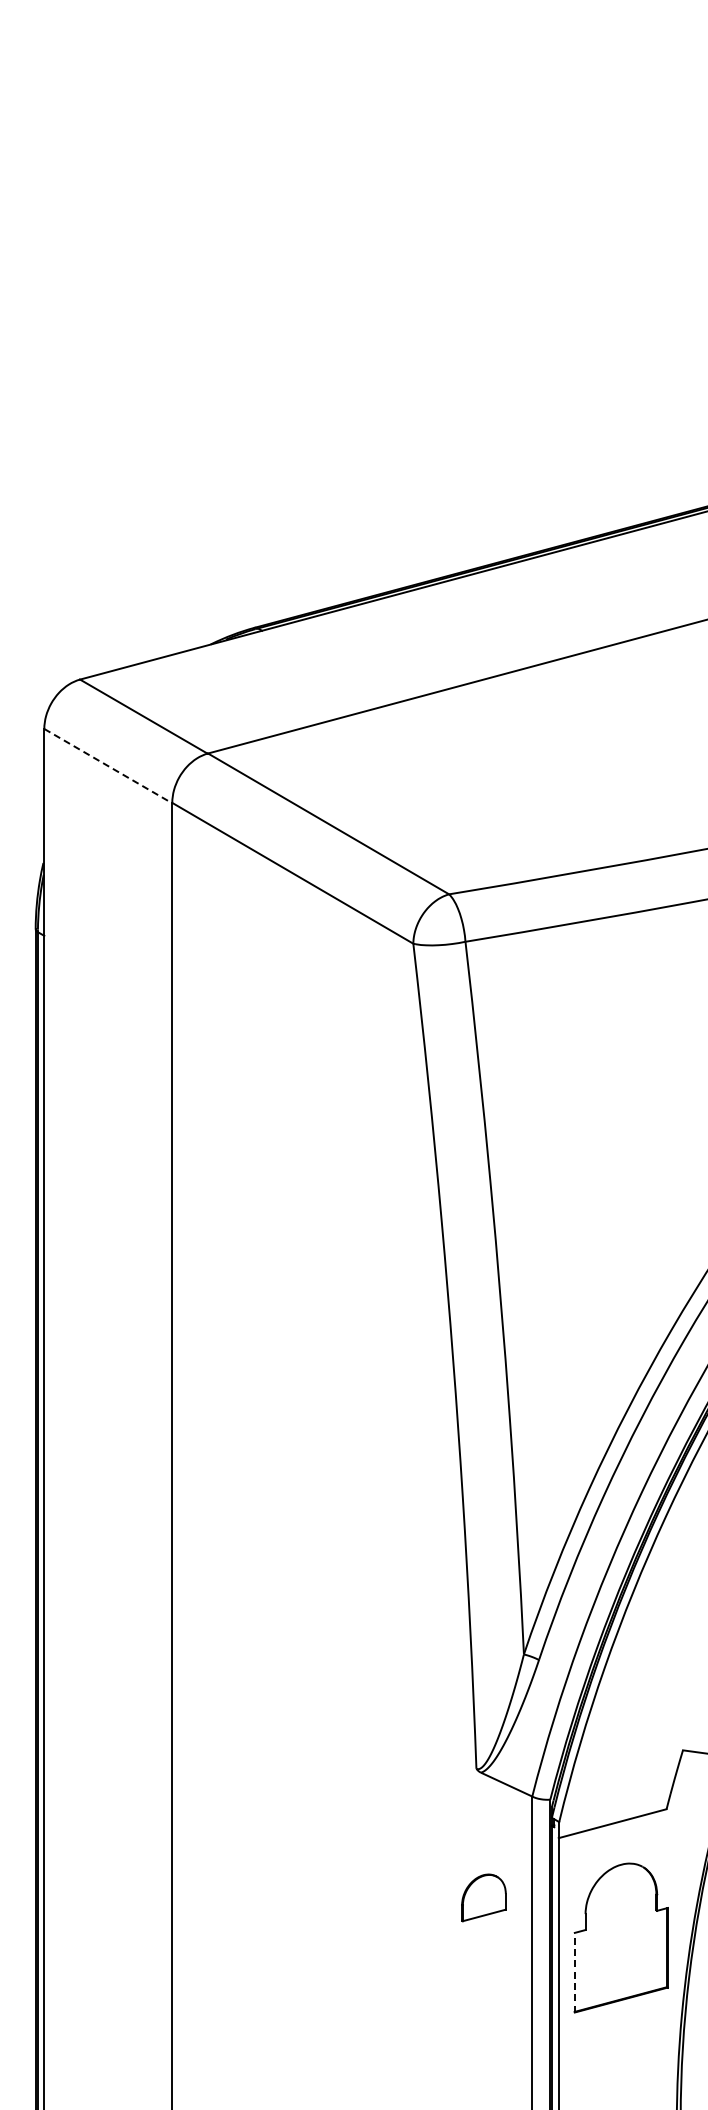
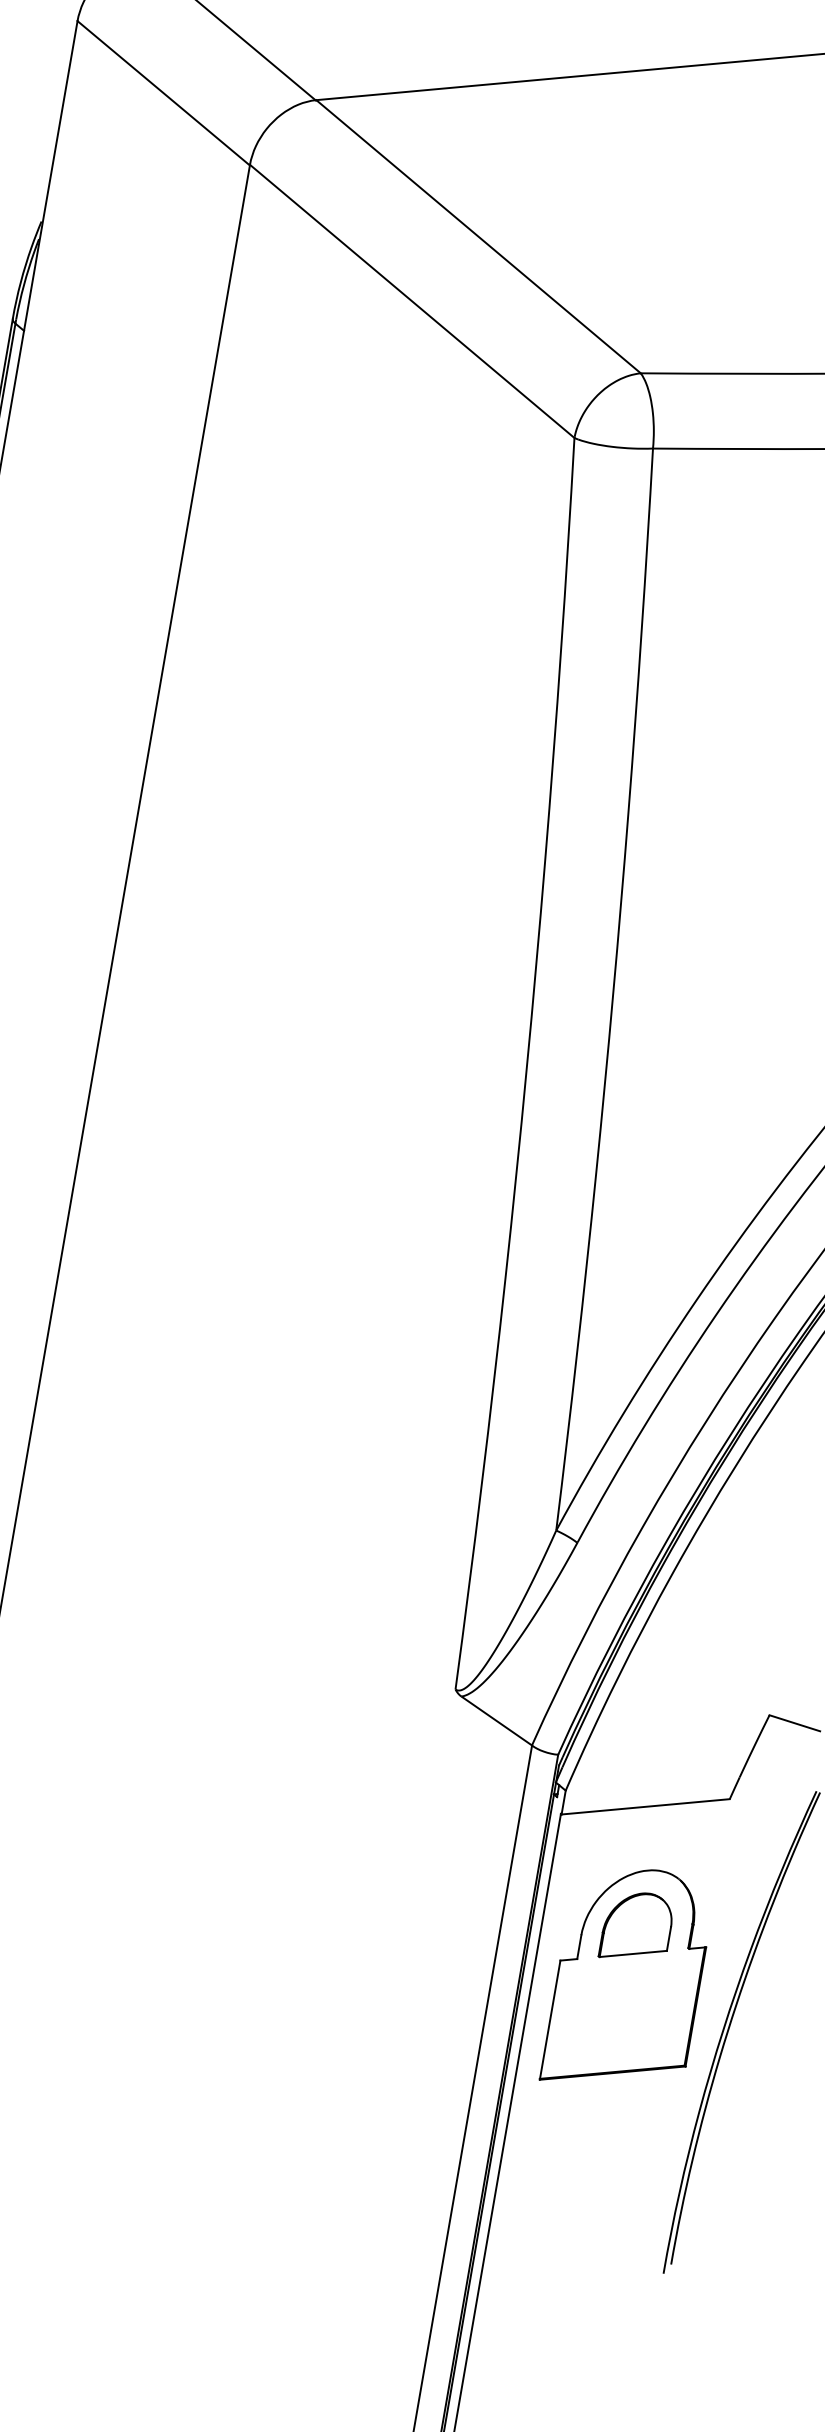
line: (108, 766) -> (163, 93), dashed -> solid
part: (483, 1897) -> (636, 1926), moved
line: (574, 1972) -> (549, 2019), dashed -> solid

